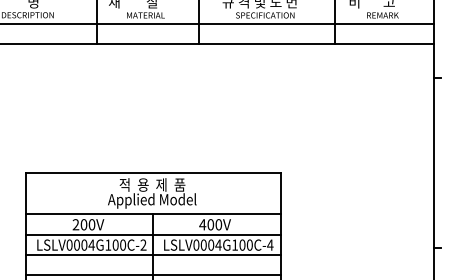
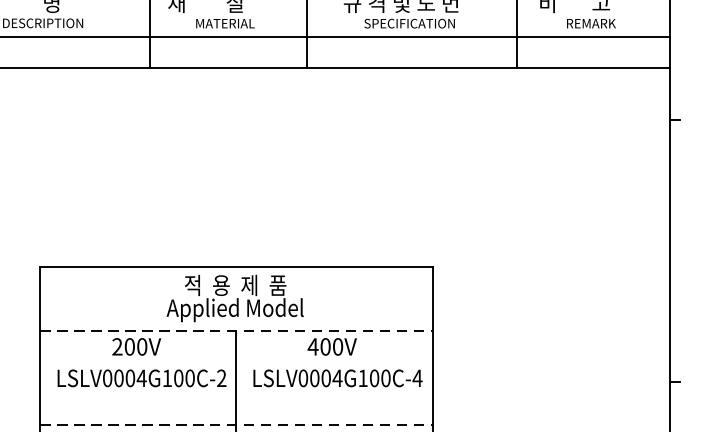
line: (153, 214) -> (237, 331), solid -> dashed
line: (152, 234) -> (235, 361), removed
line: (152, 255) -> (235, 394), removed
line: (153, 275) -> (237, 425), solid -> dashed

